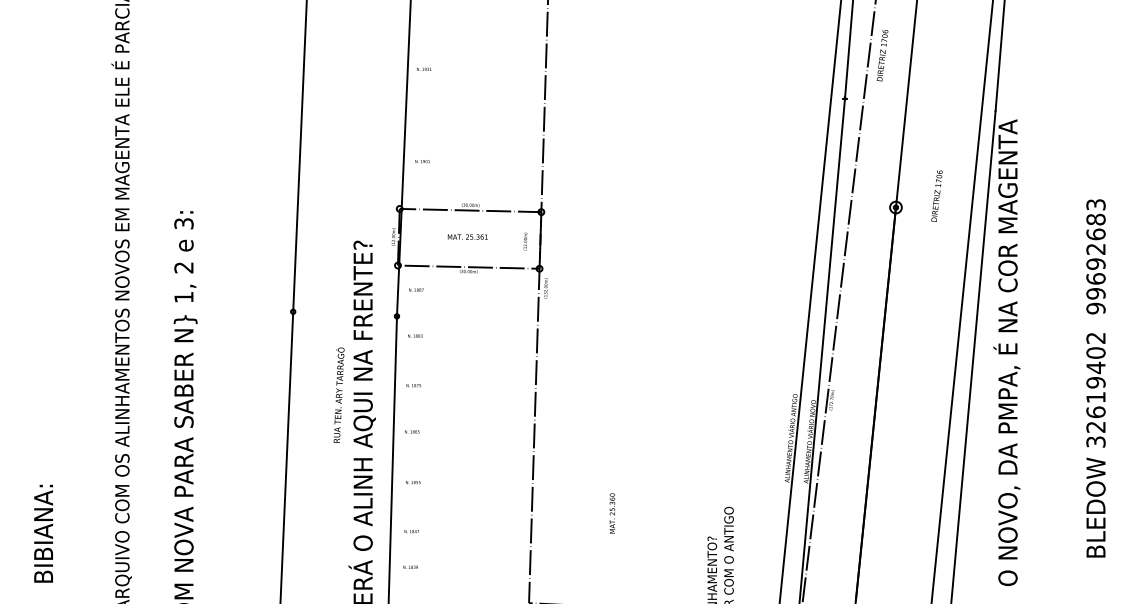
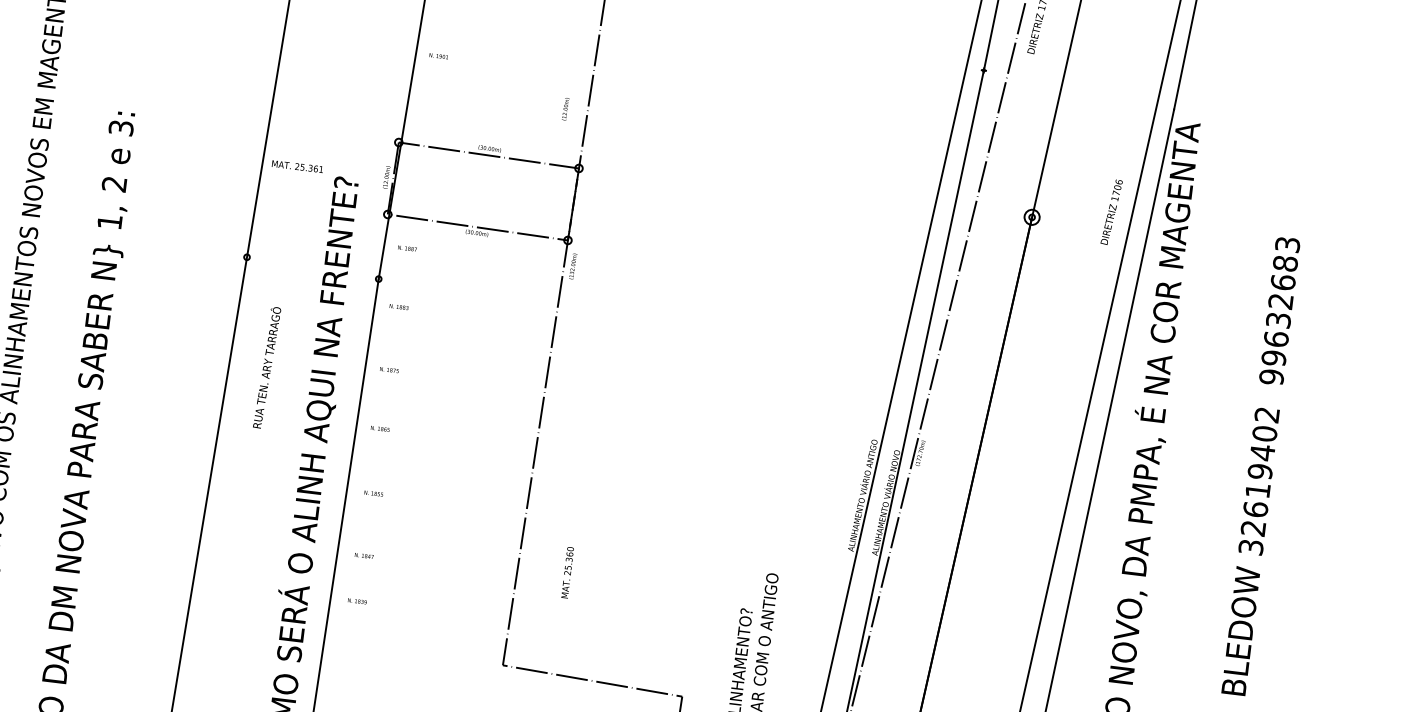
text: (422, 161) -> (438, 56), moved
text: (936, 195) -> (1111, 211), moved
text: (467, 236) -> (297, 165), moved
text: (525, 241) -> (565, 109), moved
text: (1095, 263) -> (1278, 319), 99692683 -> 99632683
text: (338, 394) -> (266, 366), moved
text: (612, 513) -> (567, 572), moved

